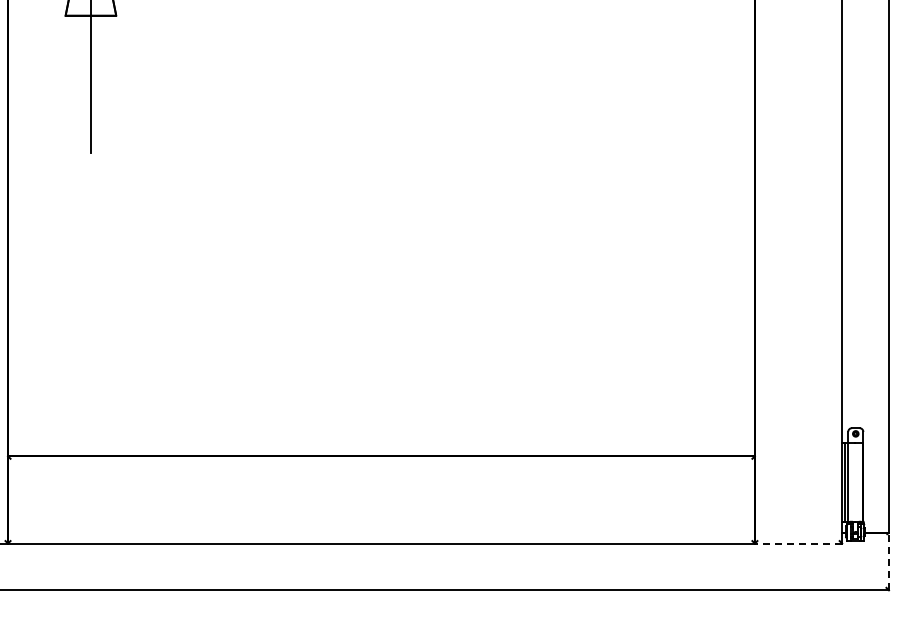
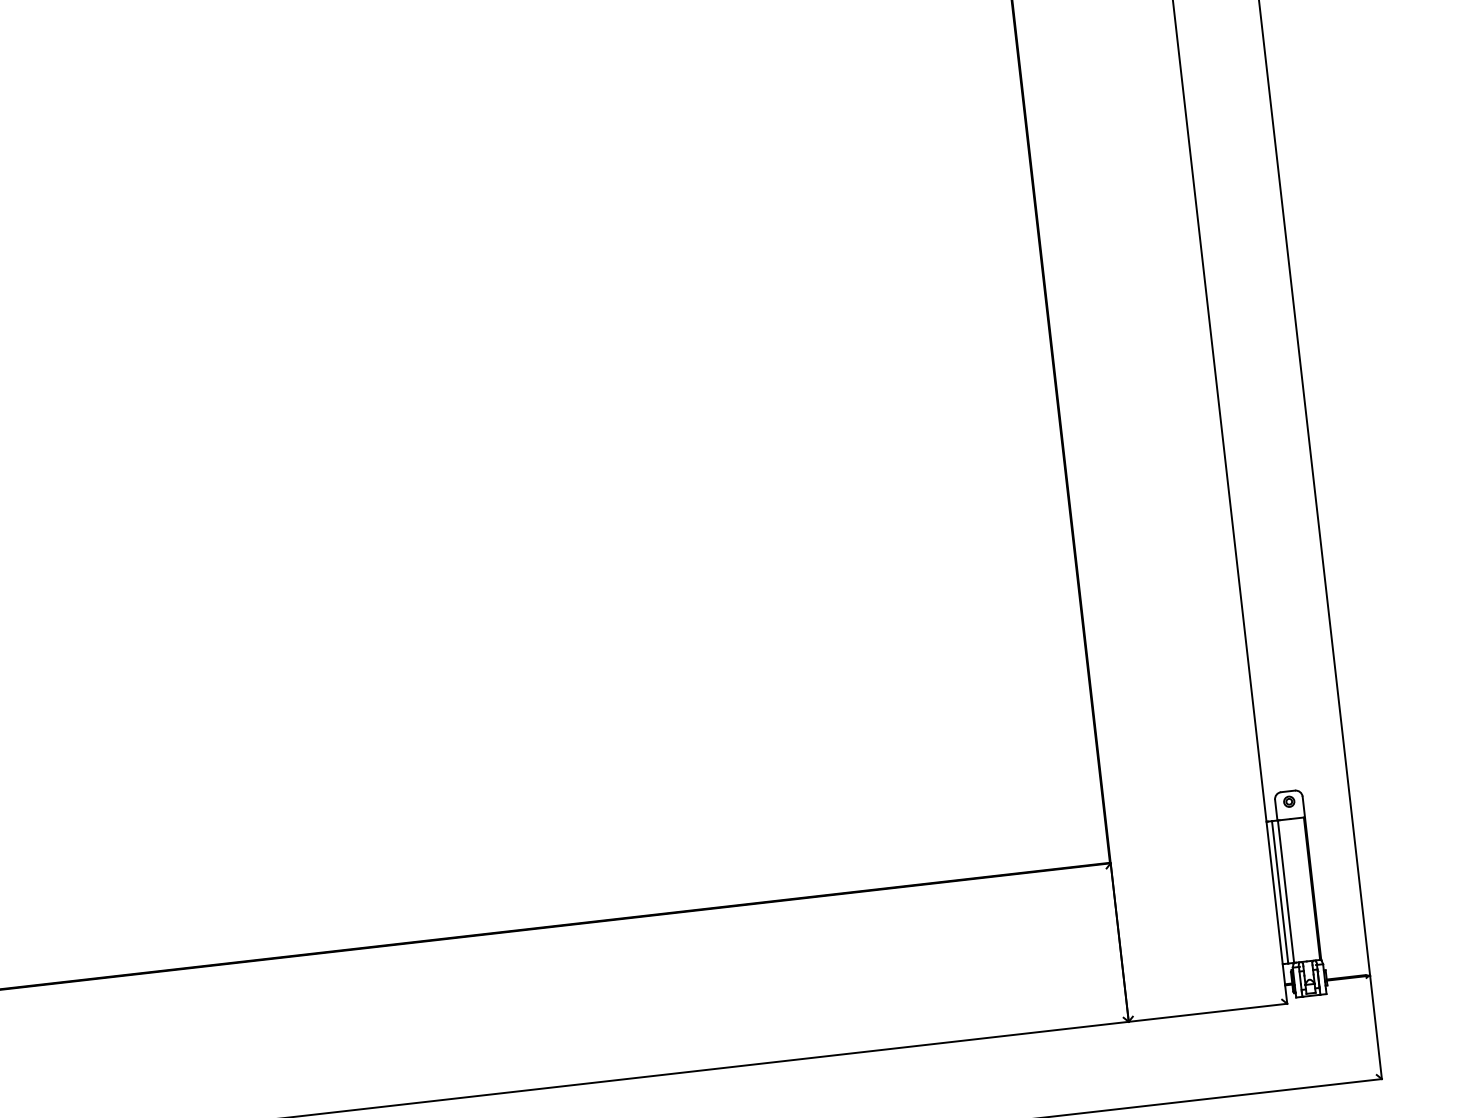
line: (798, 543) -> (1207, 1012), dashed -> solid
line: (888, 561) -> (1375, 1026), dashed -> solid

